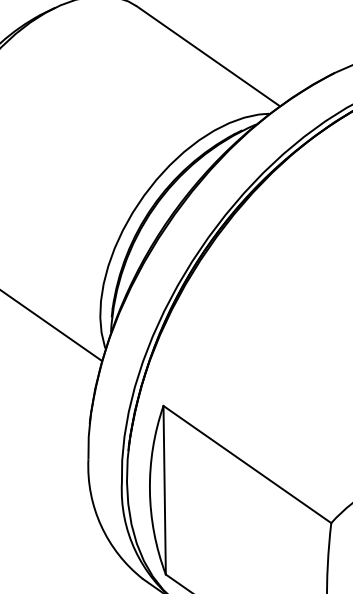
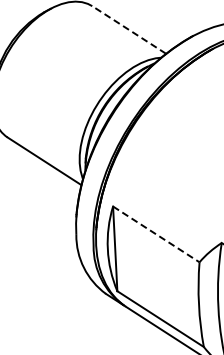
line: (209, 55) -> (129, 29), solid -> dashed
line: (247, 464) -> (156, 234), solid -> dashed

